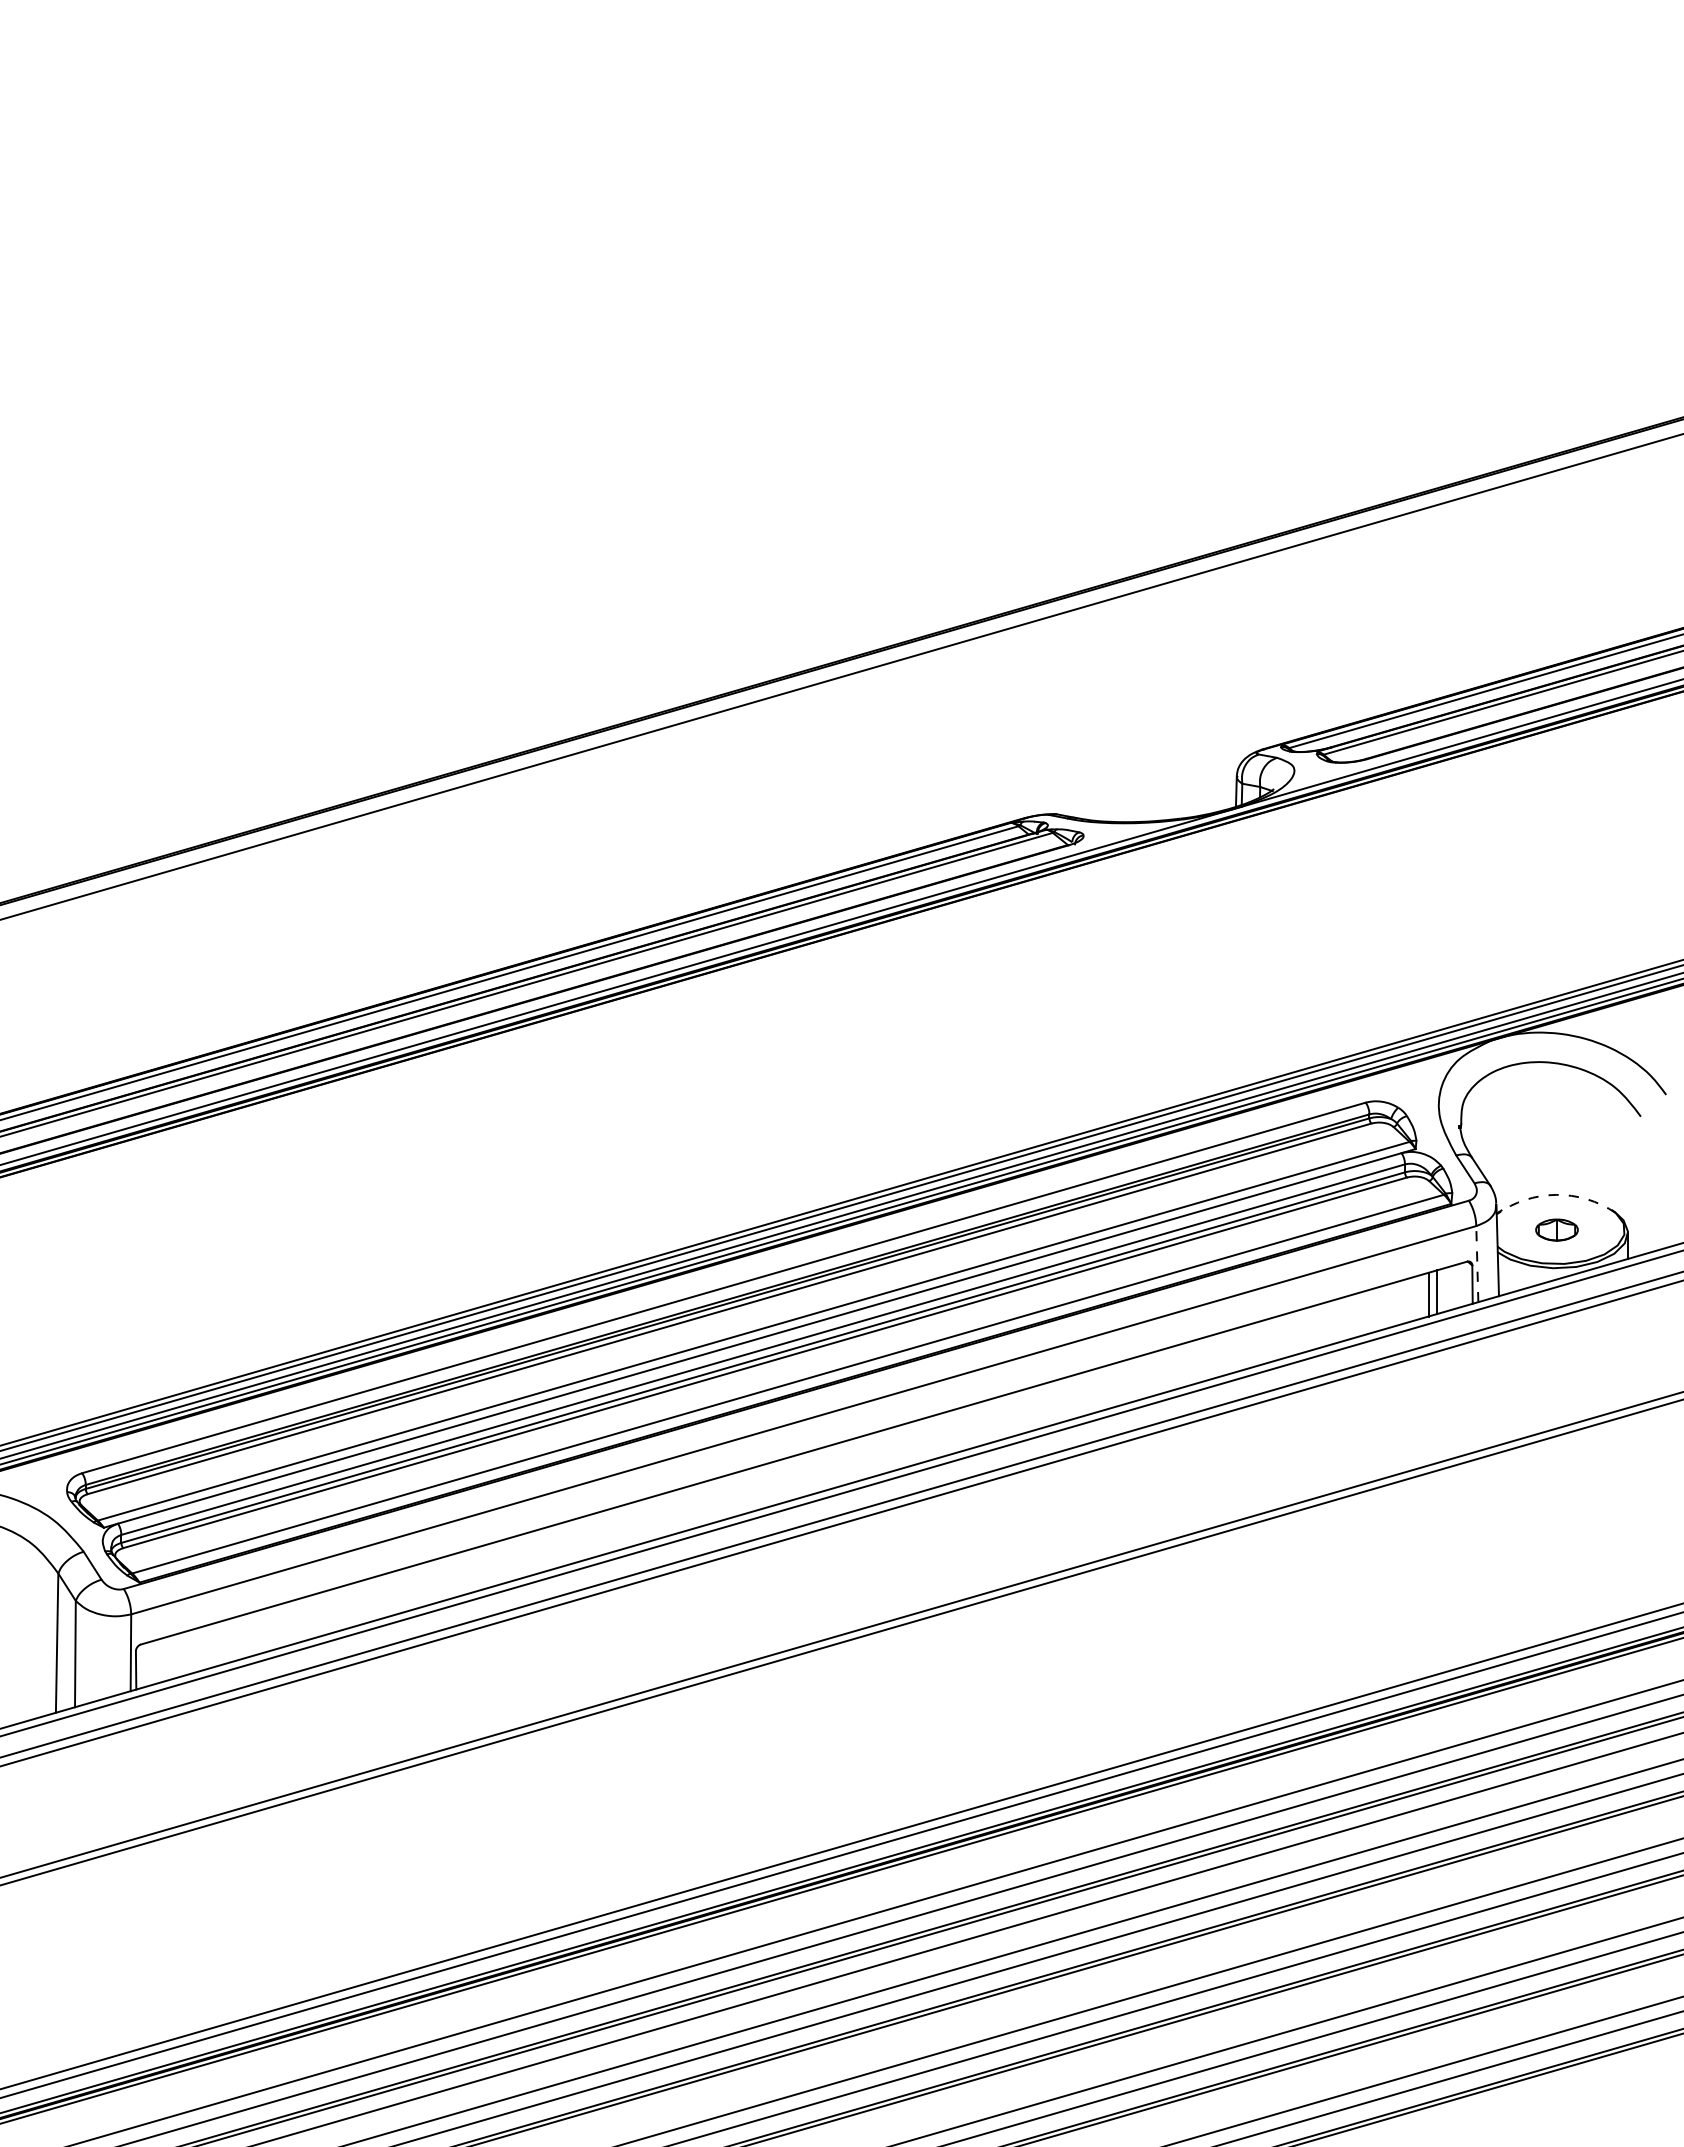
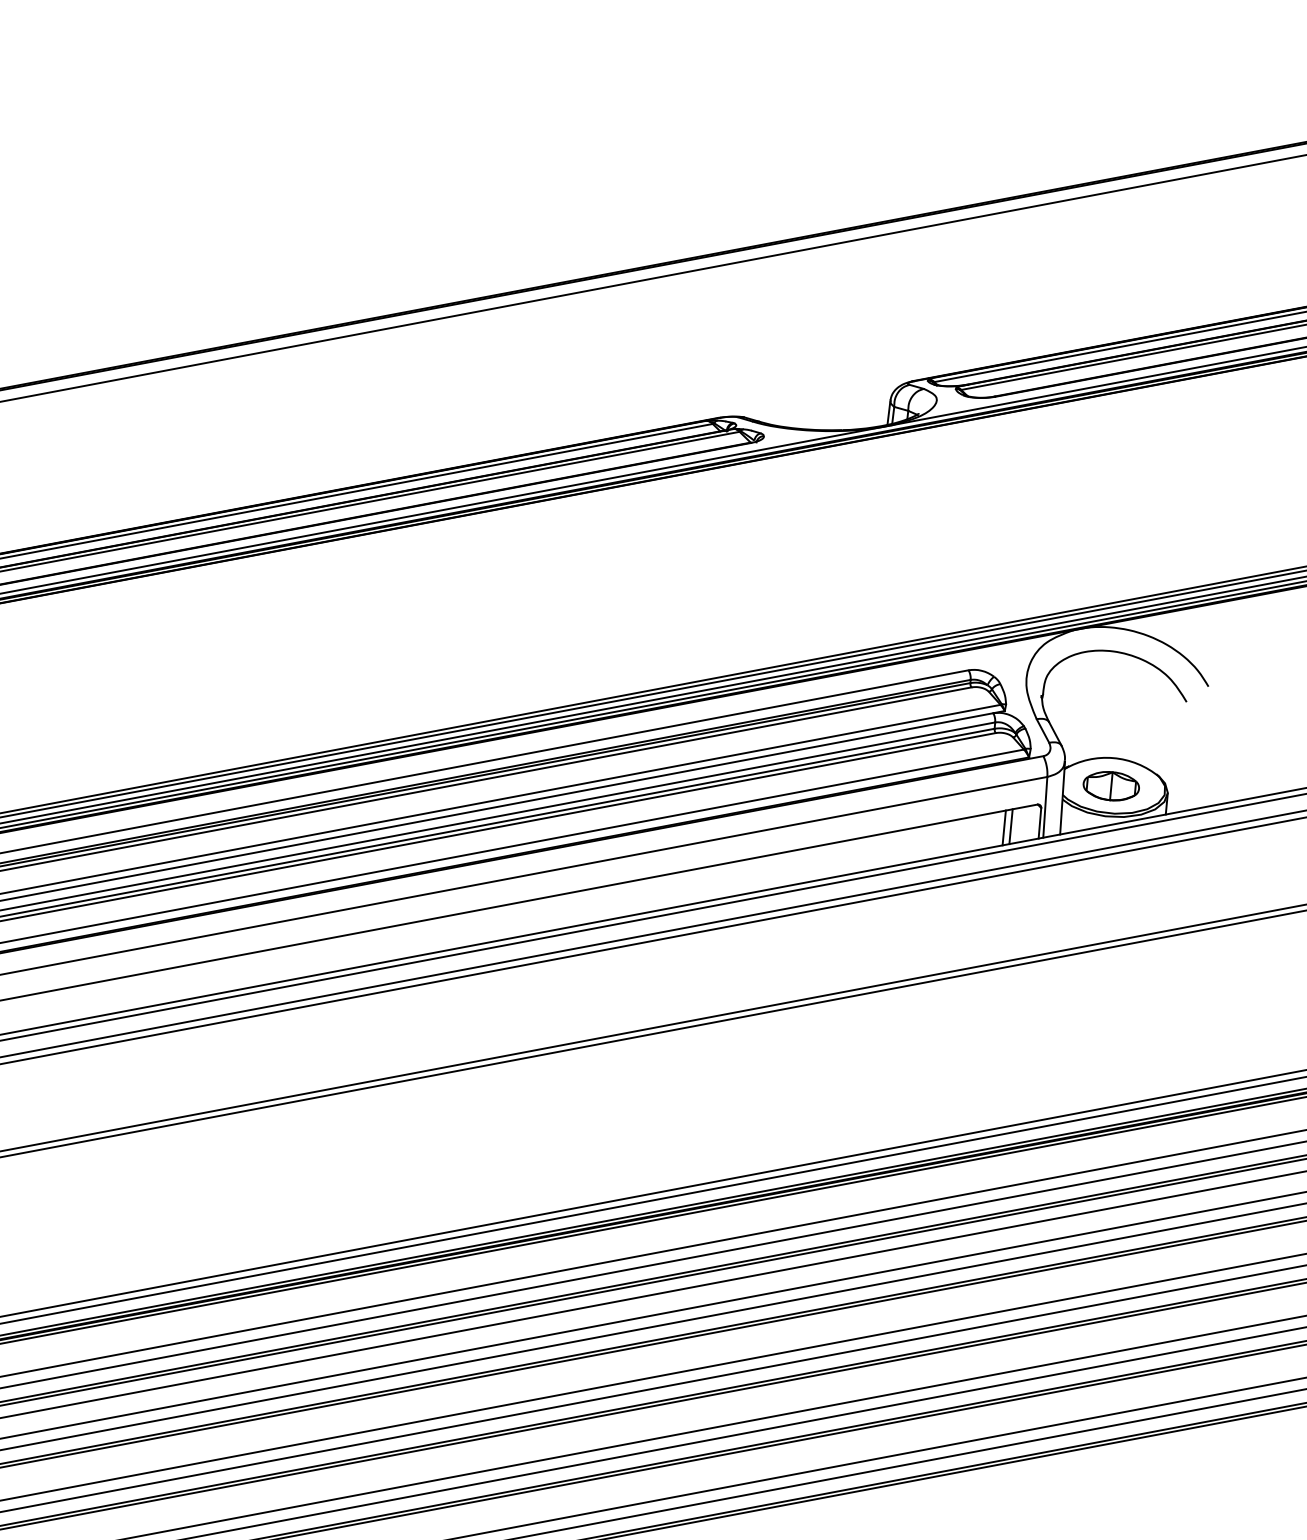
arc: (1556, 1194) -> (1113, 757), dashed -> solid
part: (1556, 1229) -> (1111, 785), size x1.67
line: (1477, 1263) -> (1045, 806), dashed -> solid

